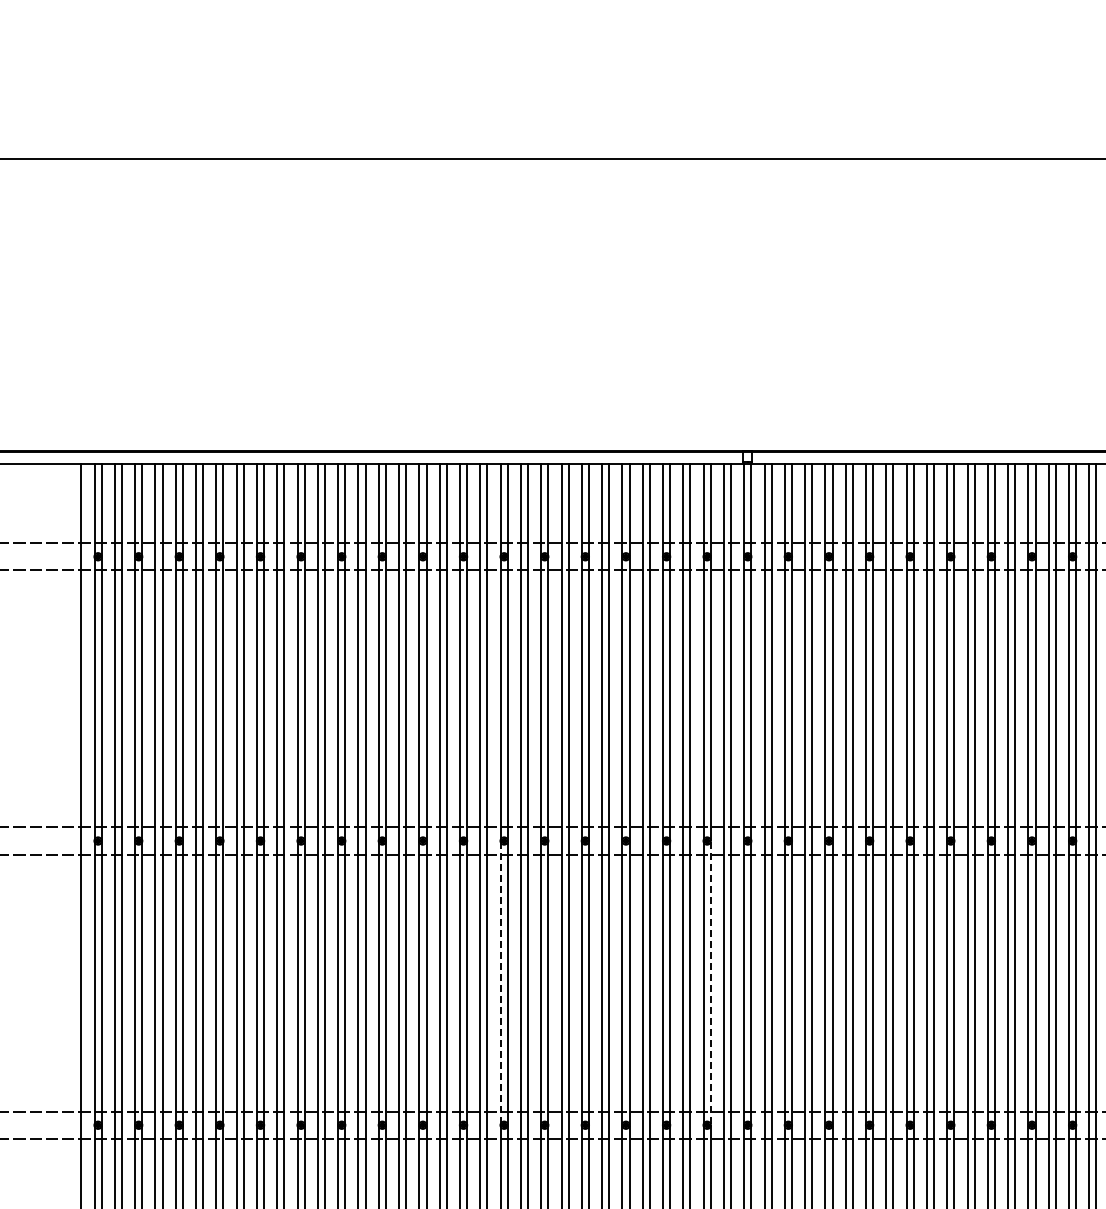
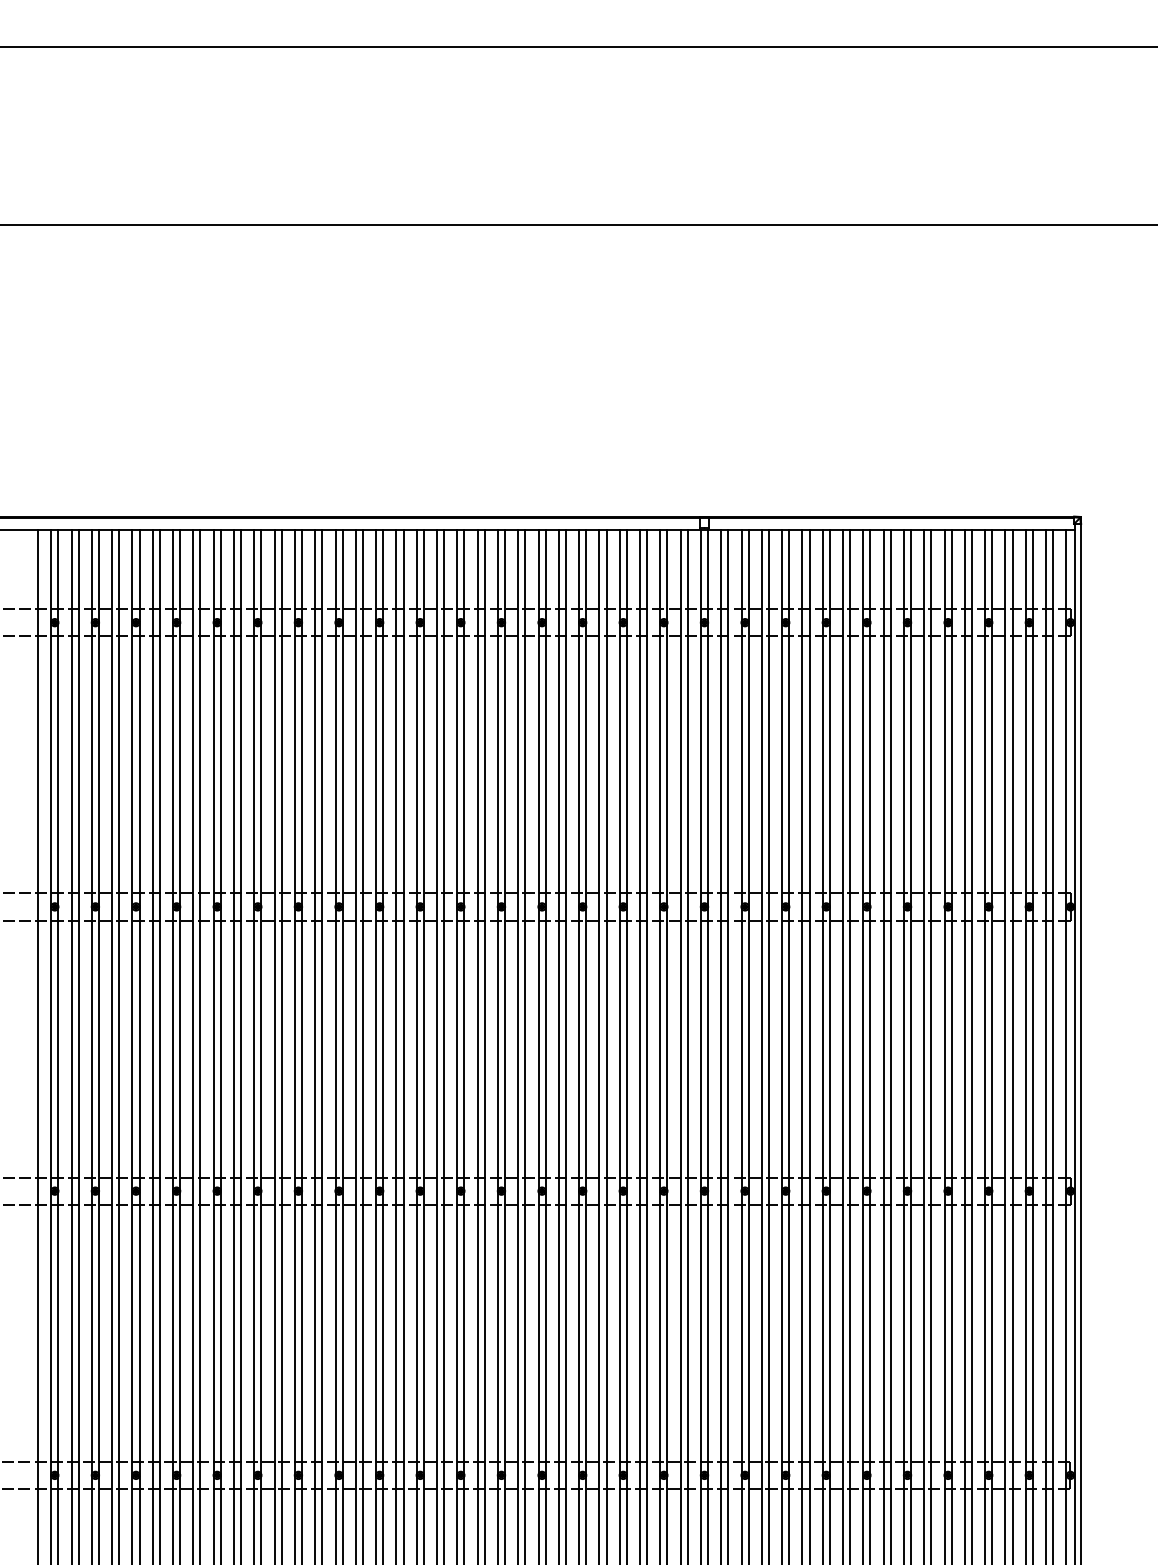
line: (500, 982) -> (457, 1048), dashed -> solid
line: (710, 982) -> (667, 1048), dashed -> solid

